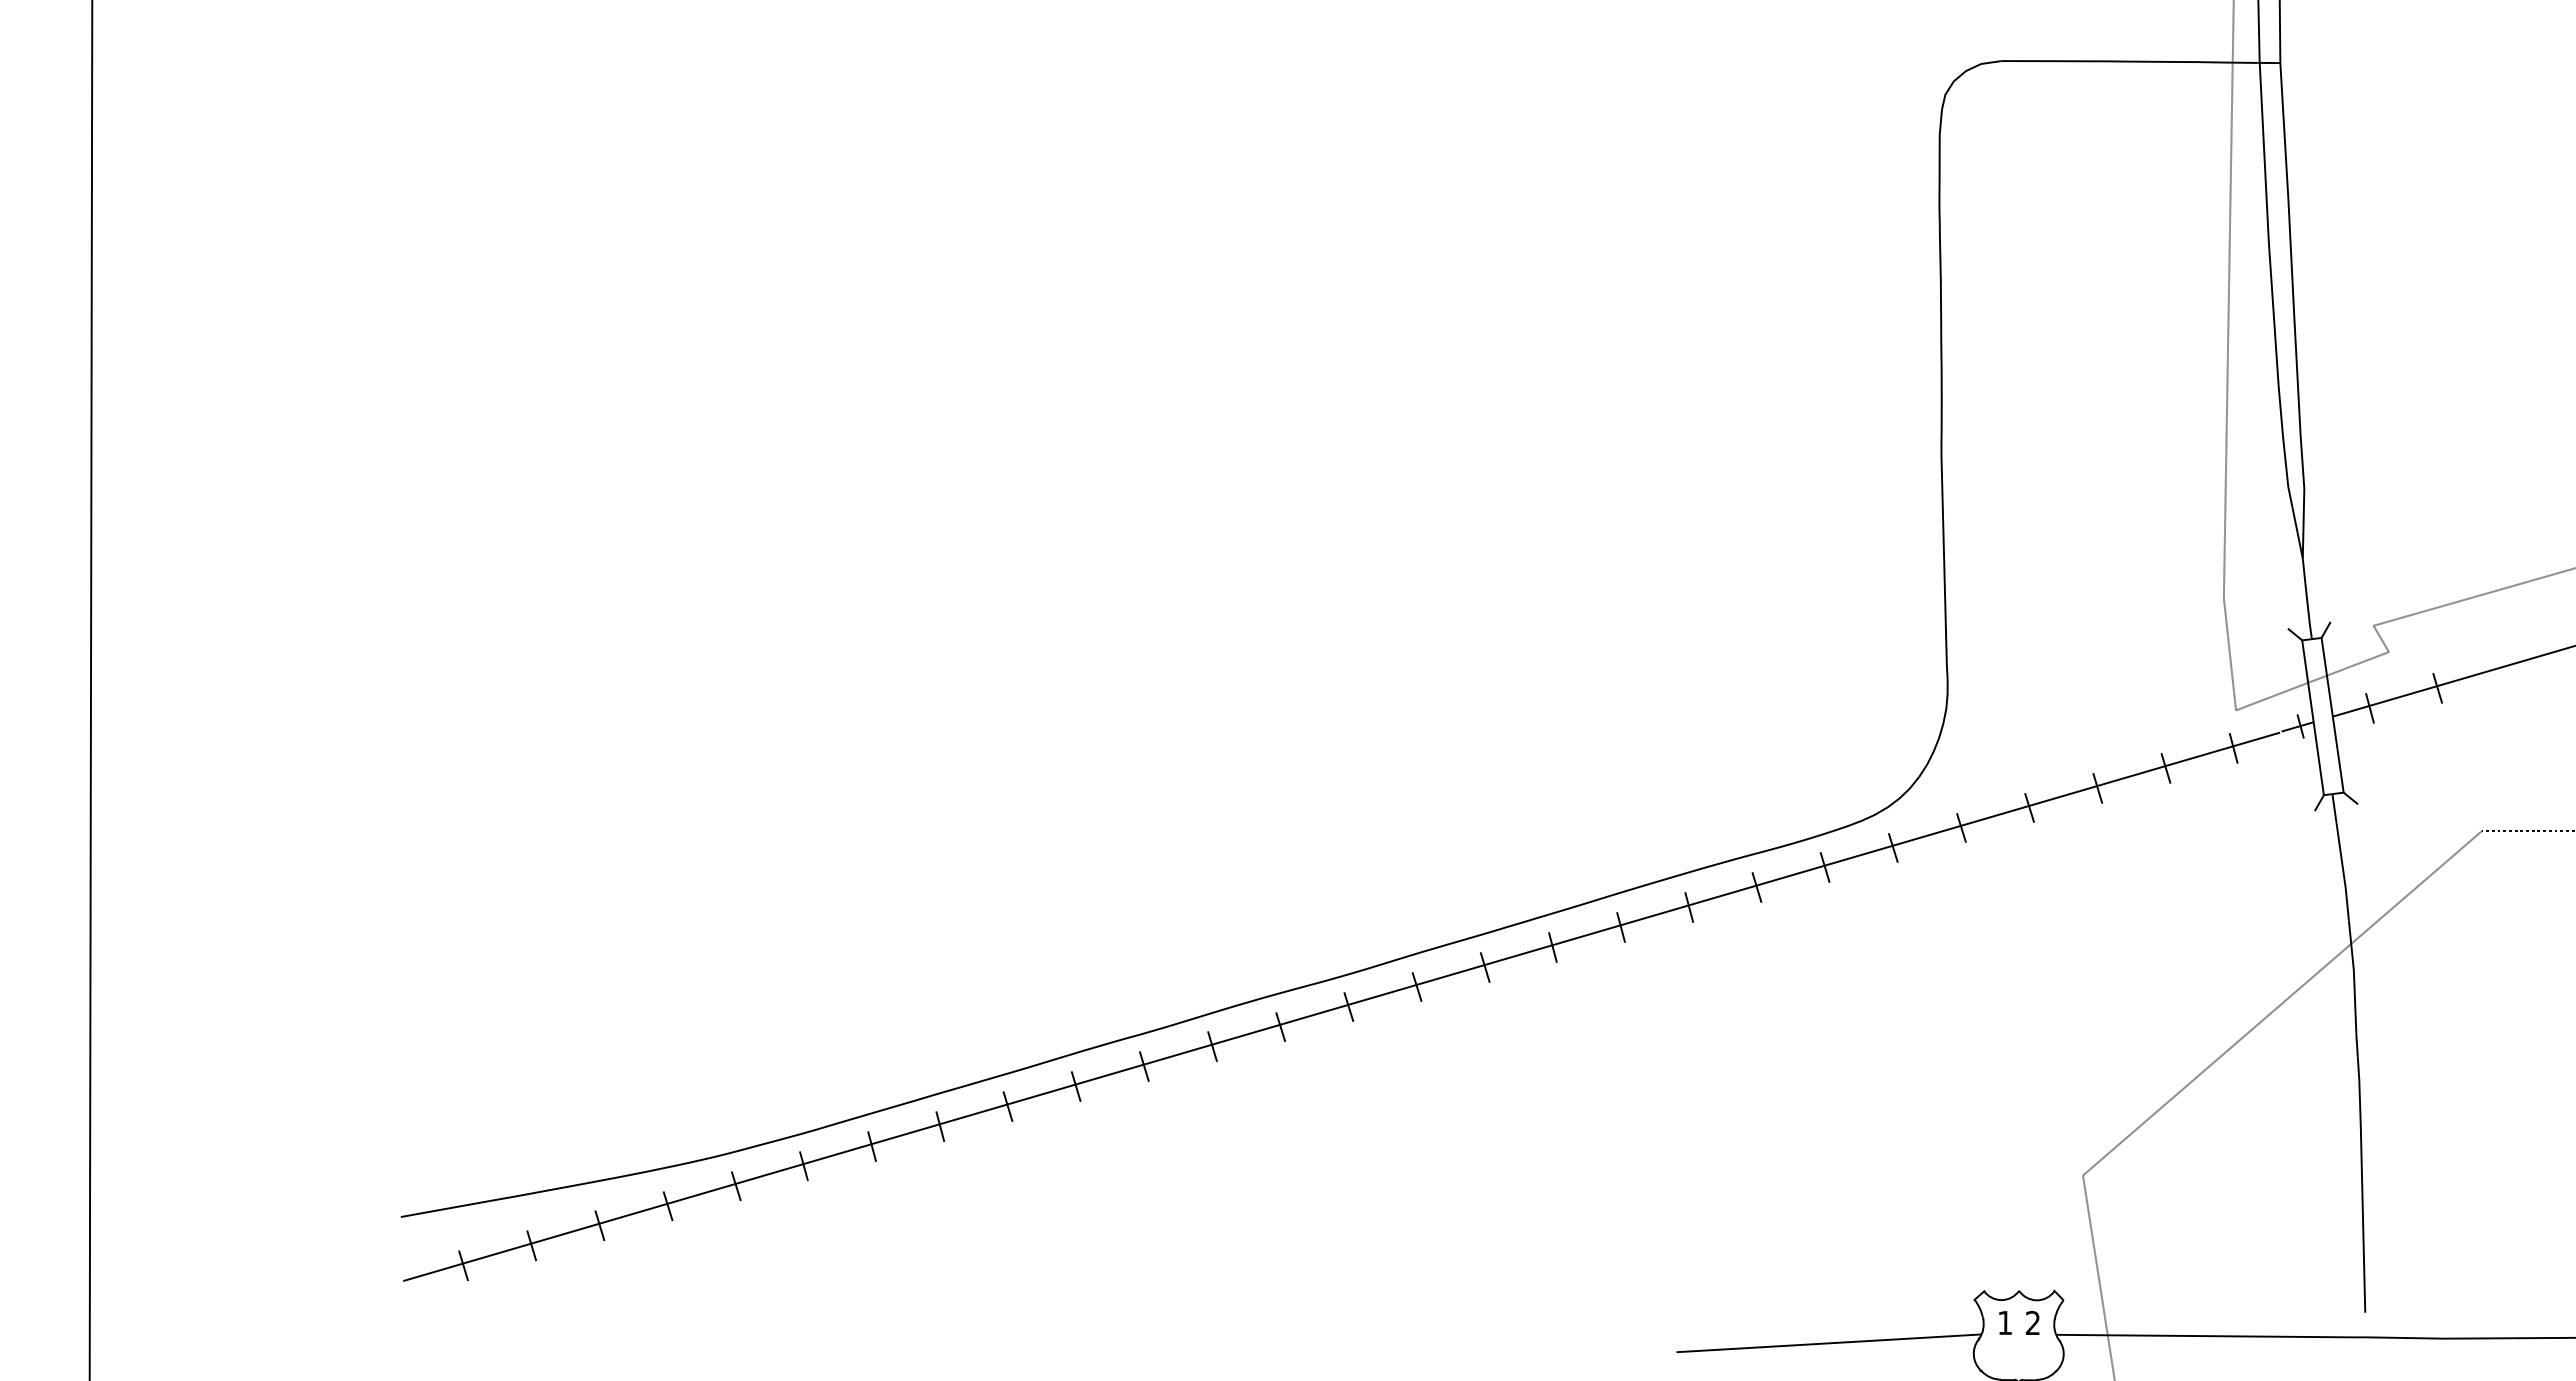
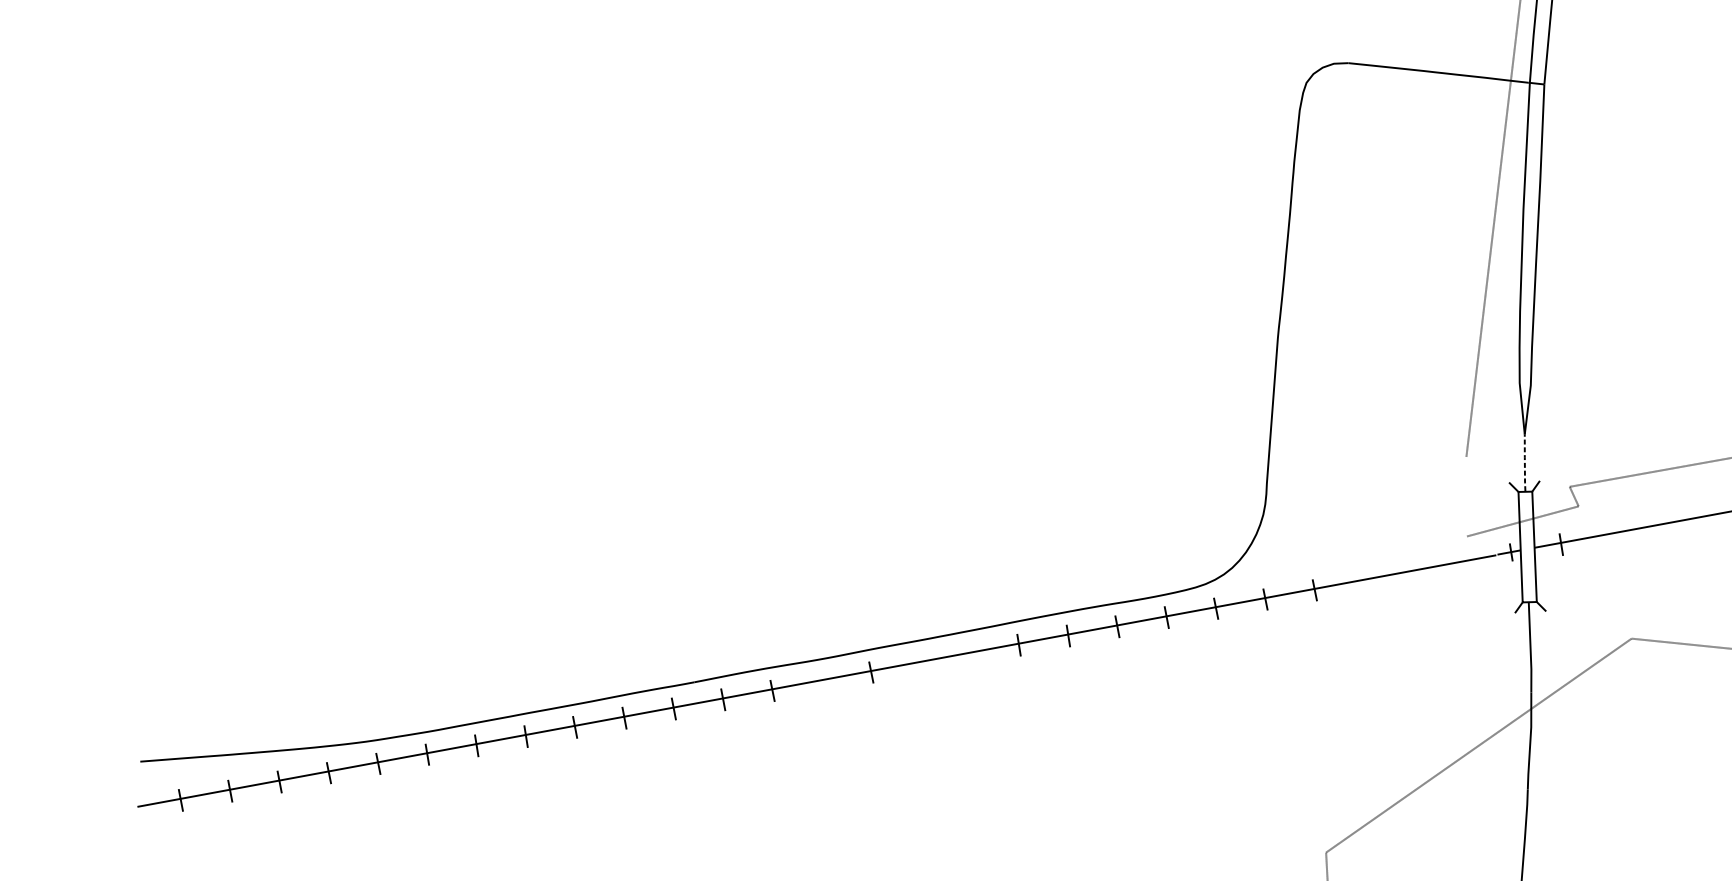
line: (2306, 598) -> (1524, 462), solid -> dashed
line: (2229, 654) -> (1466, 496), removed
line: (2437, 688) -> (1610, 535), removed
line: (2233, 748) -> (1462, 563), removed
line: (2165, 768) -> (1413, 572), removed
line: (2097, 788) -> (1363, 581), removed
line: (1552, 947) -> (969, 654), removed
line: (1484, 967) -> (920, 663), removed
line: (1348, 1006) -> (821, 681), removed

